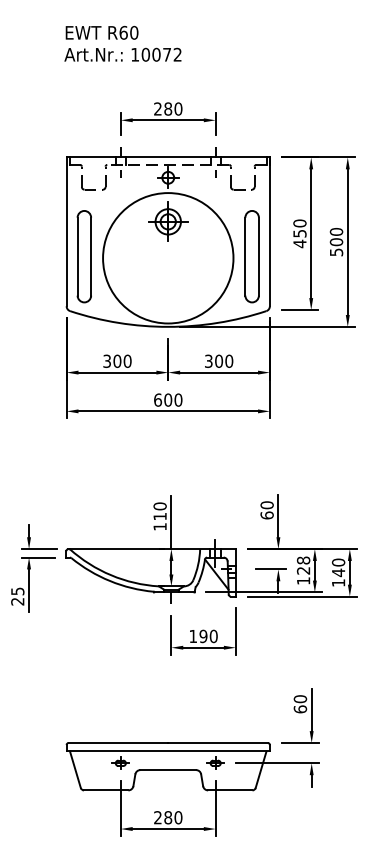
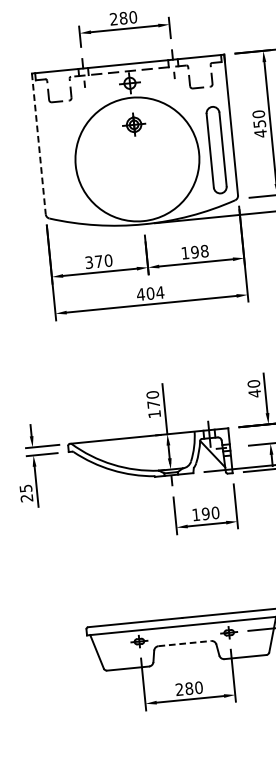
part: (168, 221) -> (134, 124), size x0.6
line: (66, 232) -> (38, 144), solid -> dashed
part: (83, 256) -> (57, 165), removed
text: (117, 360) -> (98, 260), 300 -> 370
text: (219, 360) -> (195, 251), 300 -> 198
text: (167, 399) -> (149, 293), 600 -> 404
text: (266, 515) -> (254, 393), 60 -> 40
text: (159, 516) -> (153, 404), 110 -> 170
line: (168, 770) -> (185, 643), solid -> dashed

